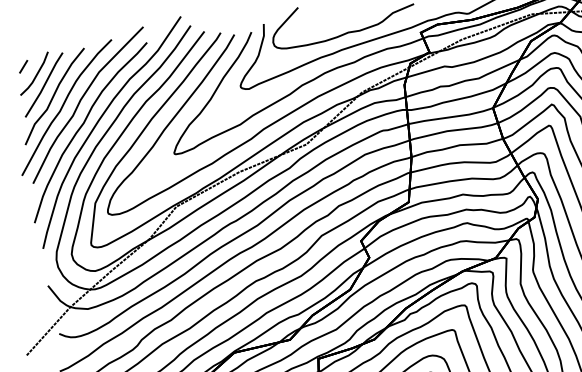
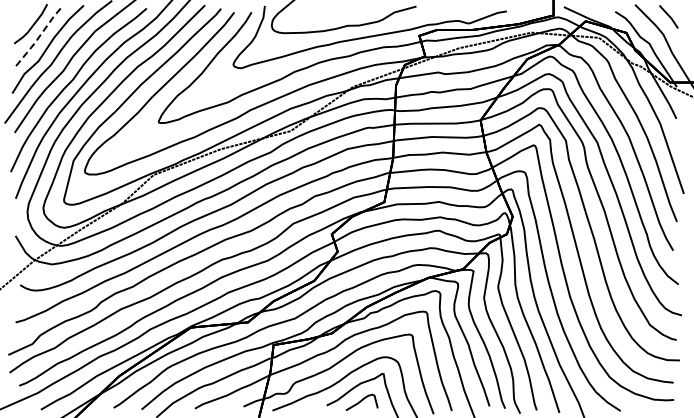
line: (22, 66) -> (20, 15), removed
line: (44, 84) -> (39, 36), solid -> dashed

